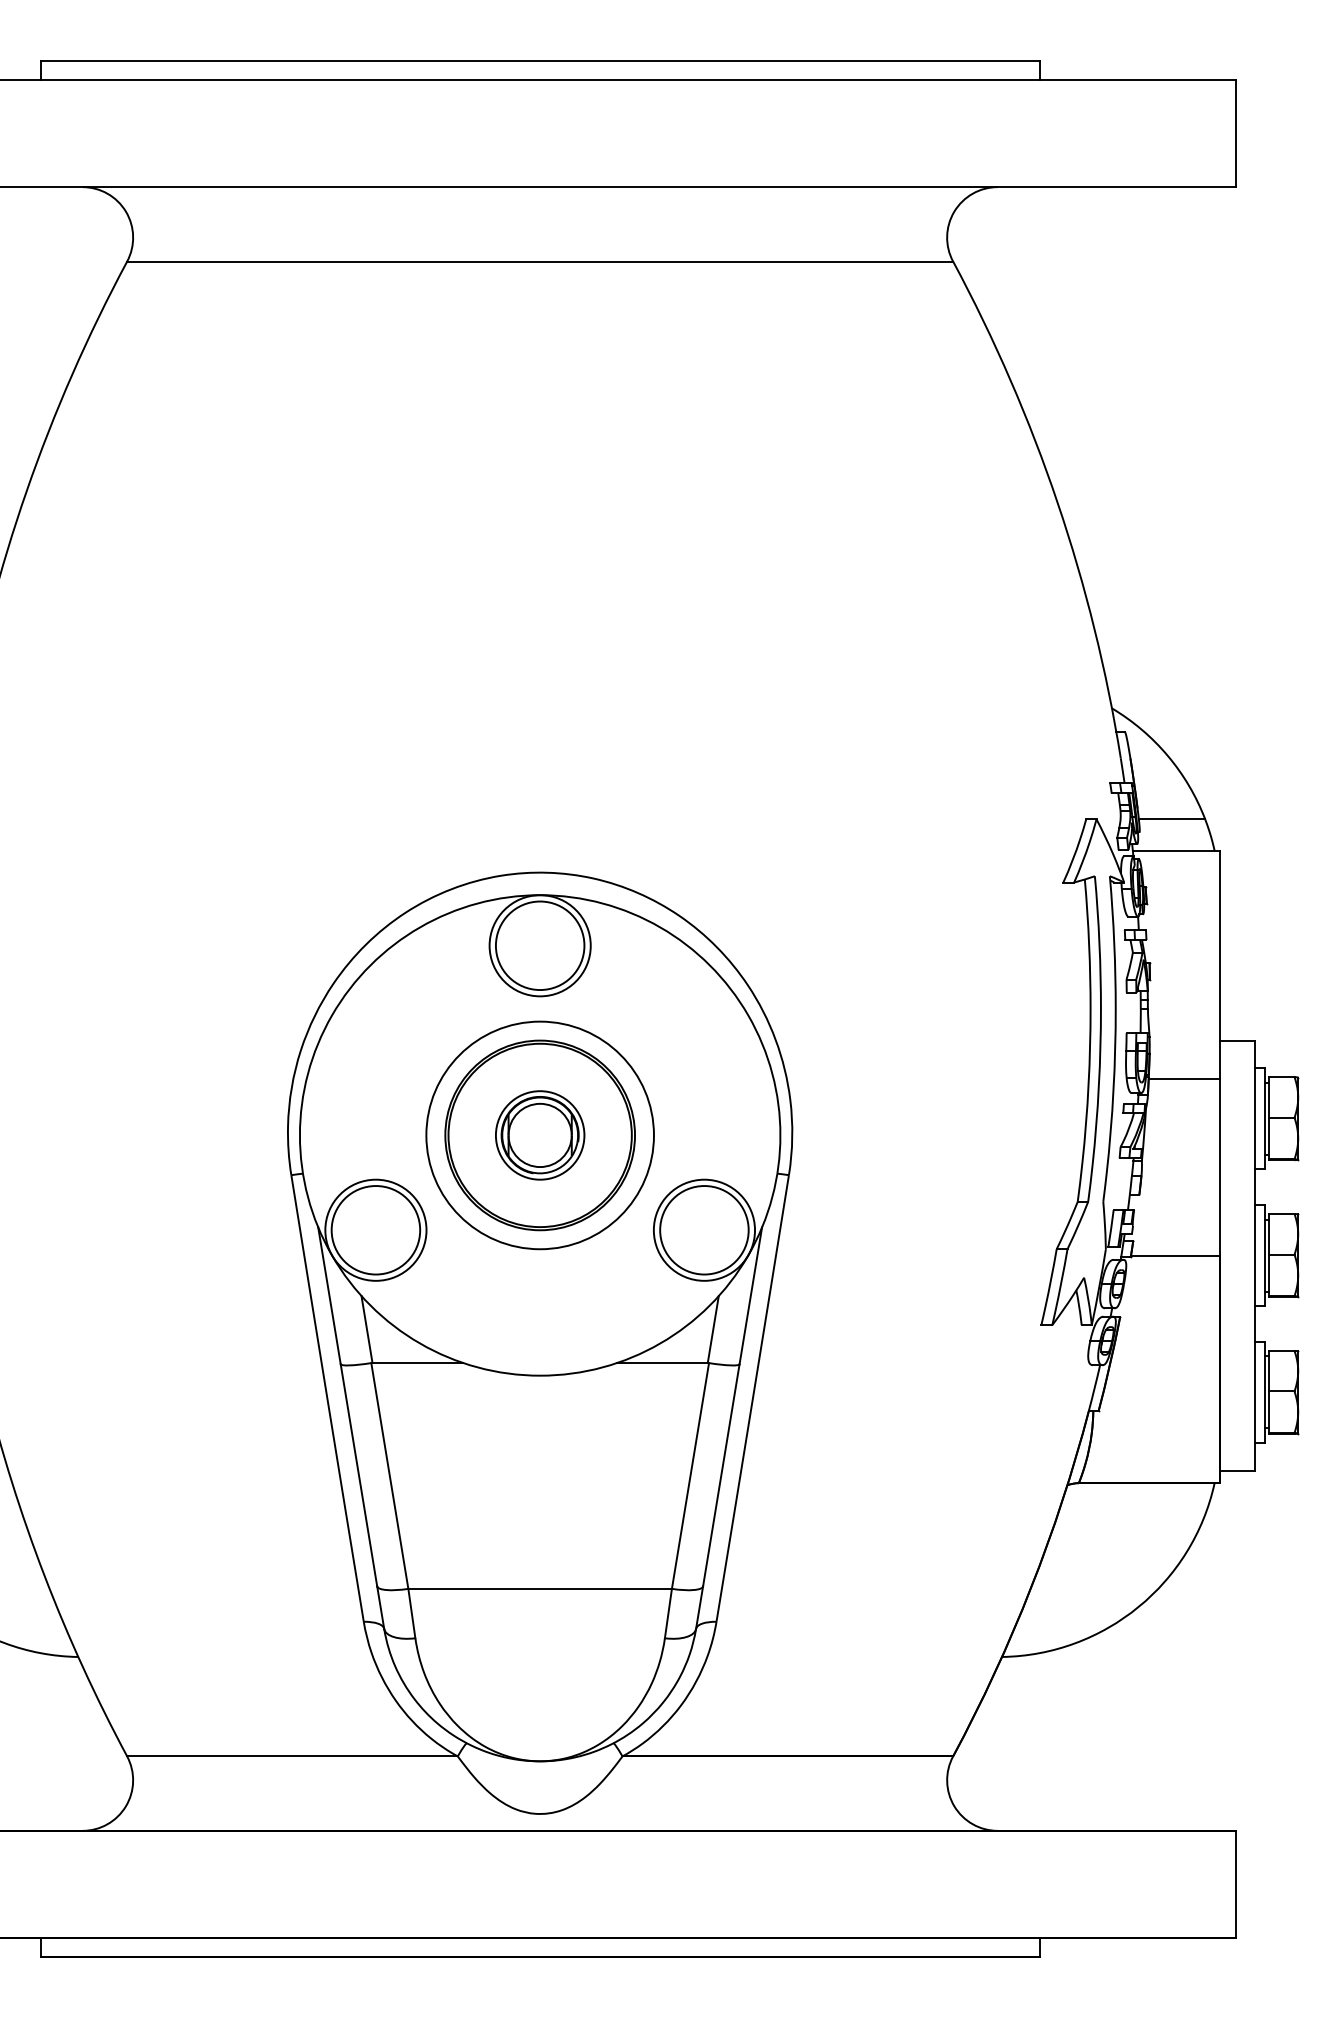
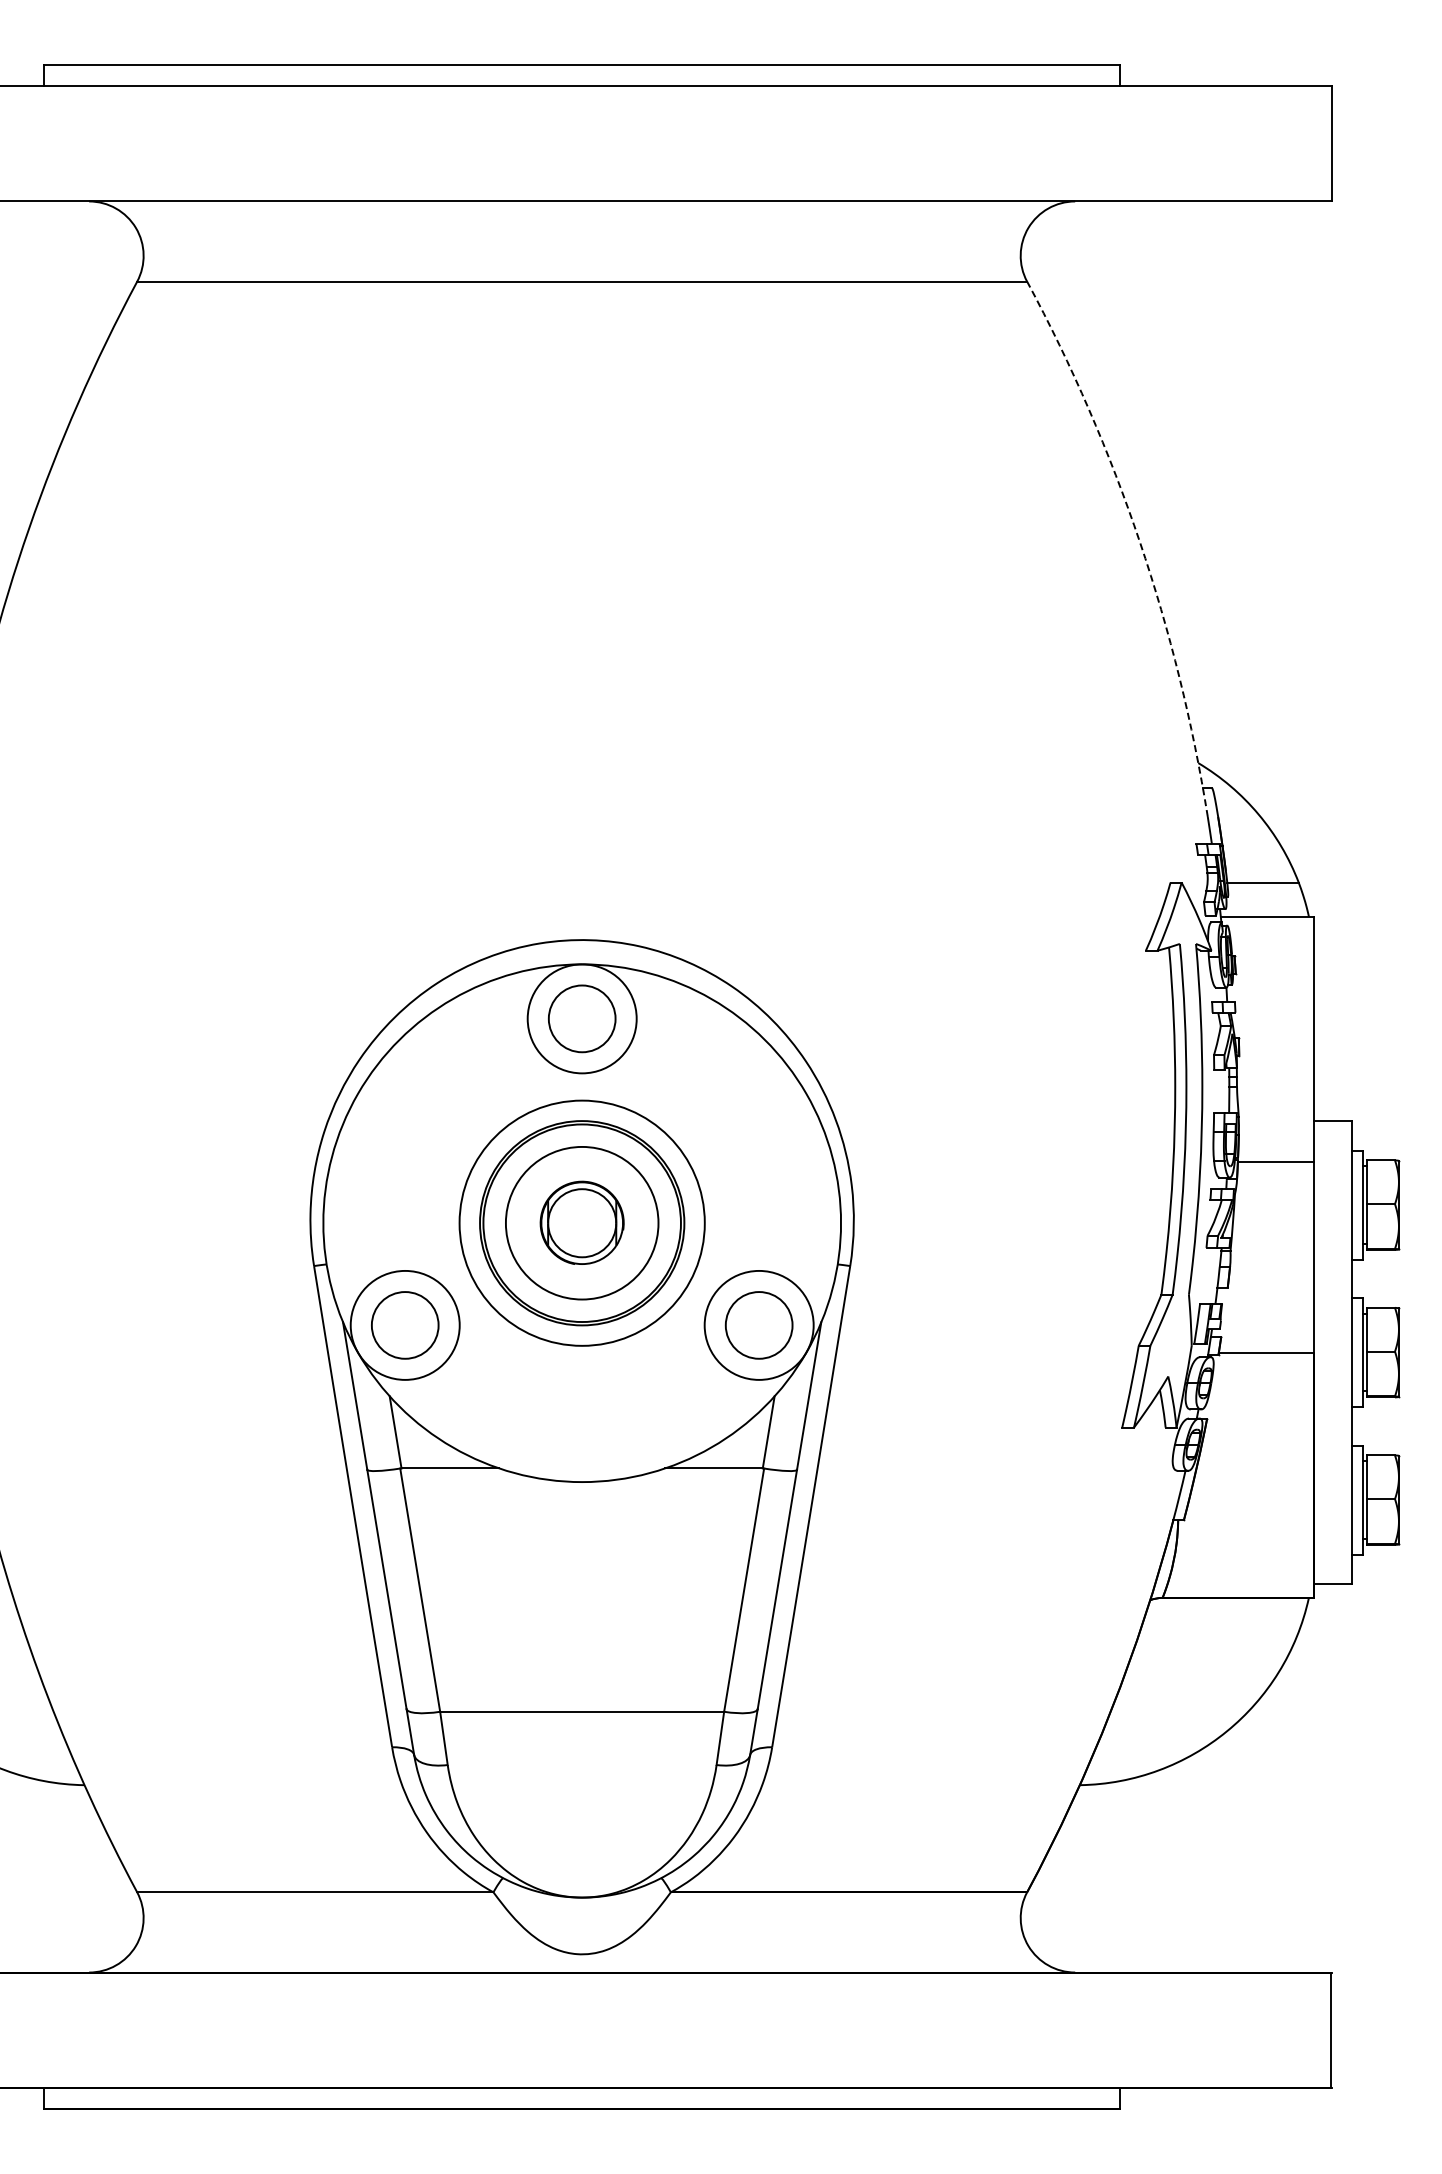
arc: (1057, 502) -> (1139, 541), solid -> dashed
circle: (539, 945) -> (581, 1018), size x0.7
circle: (539, 1134) -> (581, 1222), size x1.6
circle: (375, 1230) -> (404, 1325), size x0.7
circle: (703, 1230) -> (758, 1325), size x0.7

